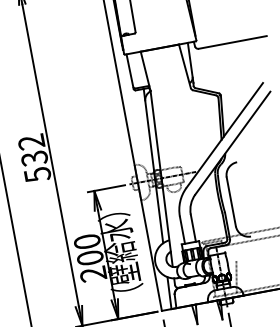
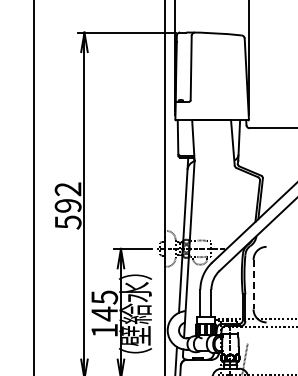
text: (34, 158) -> (68, 205), 532 -> 592
line: (231, 201) -> (253, 284), solid -> dashed
text: (90, 257) -> (104, 313), 200 -> 145

